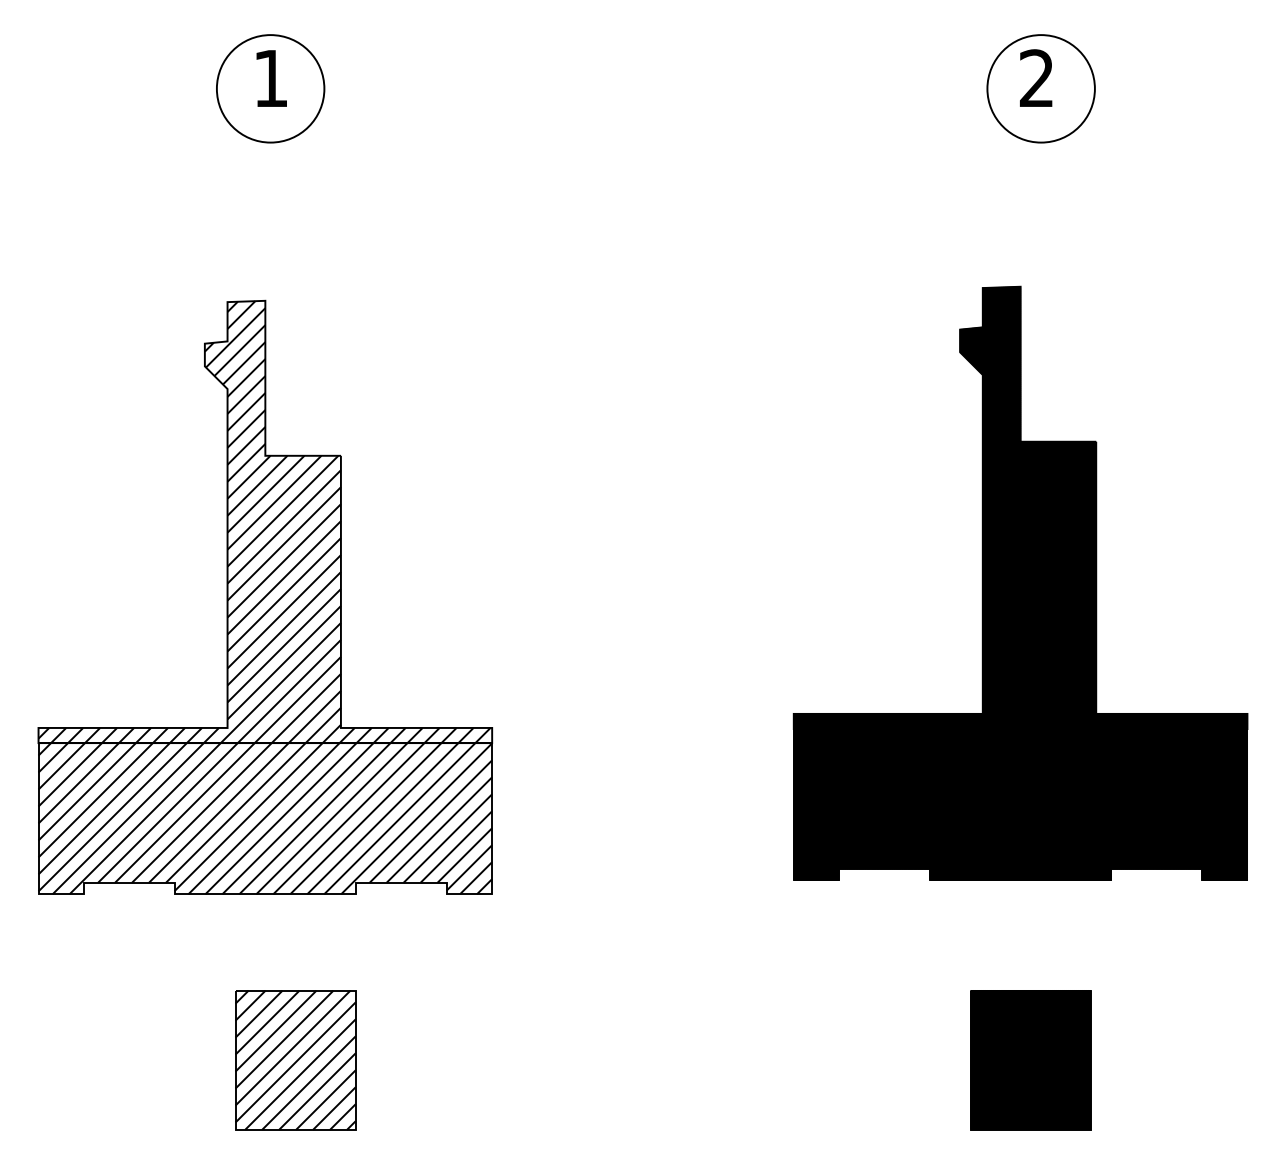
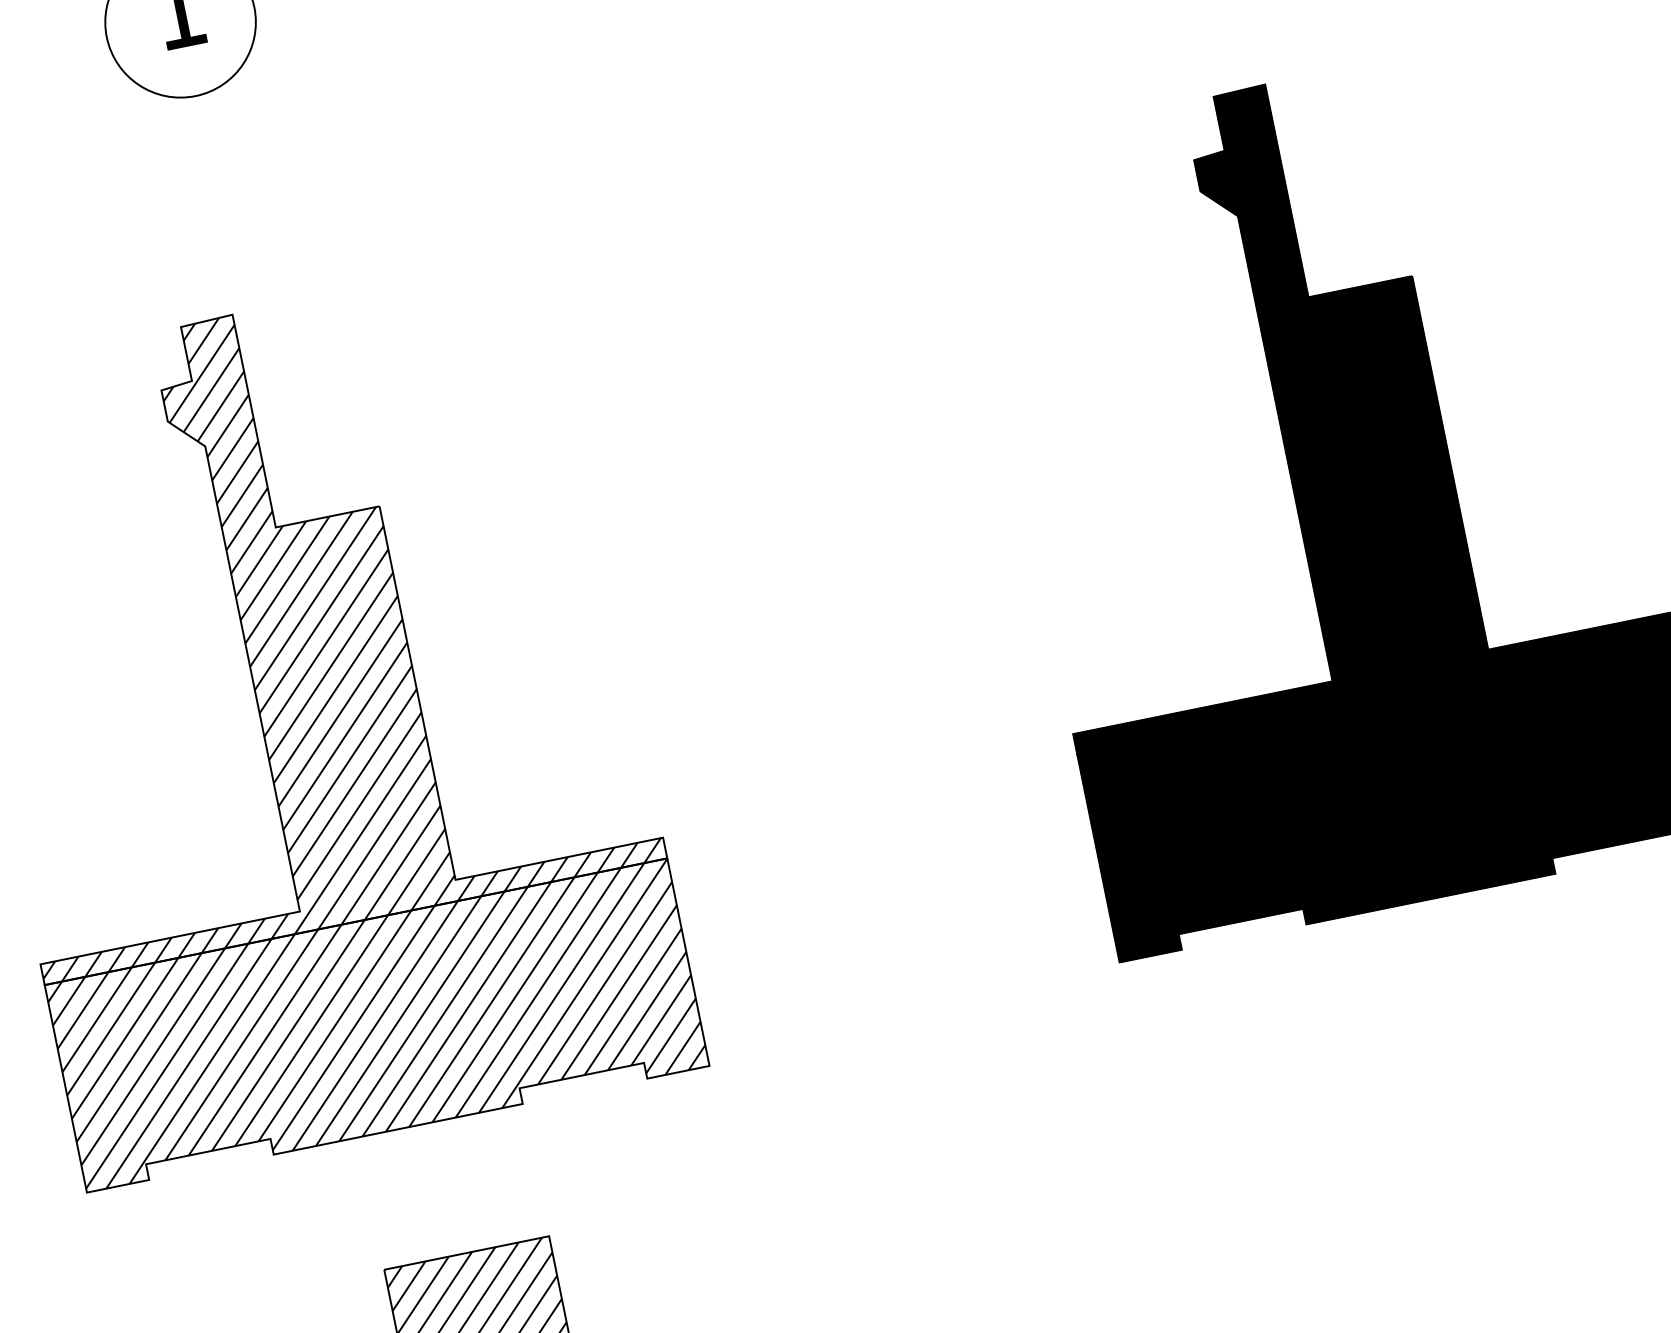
part: (1030, 1060) -> (1494, 1143), removed

